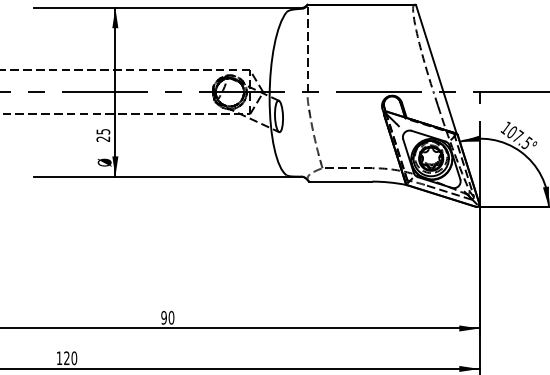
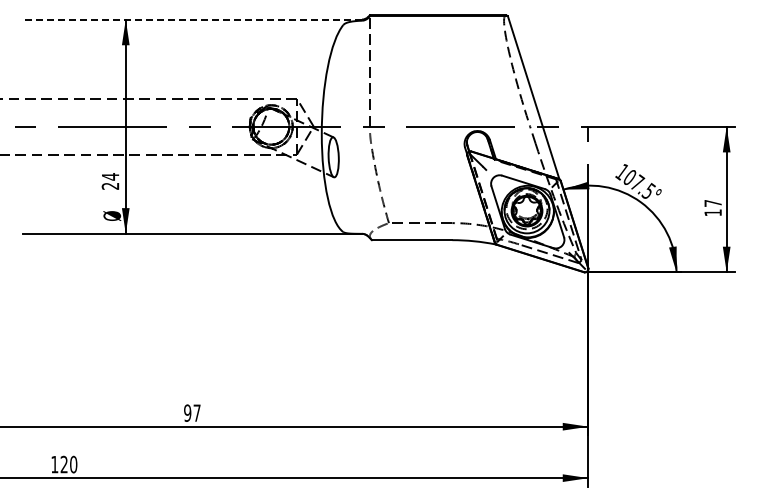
line: (167, 7) -> (192, 19), solid -> dashed
text: (103, 131) -> (110, 176), 25 -> 24
text: (171, 317) -> (196, 412), 90 -> 97

